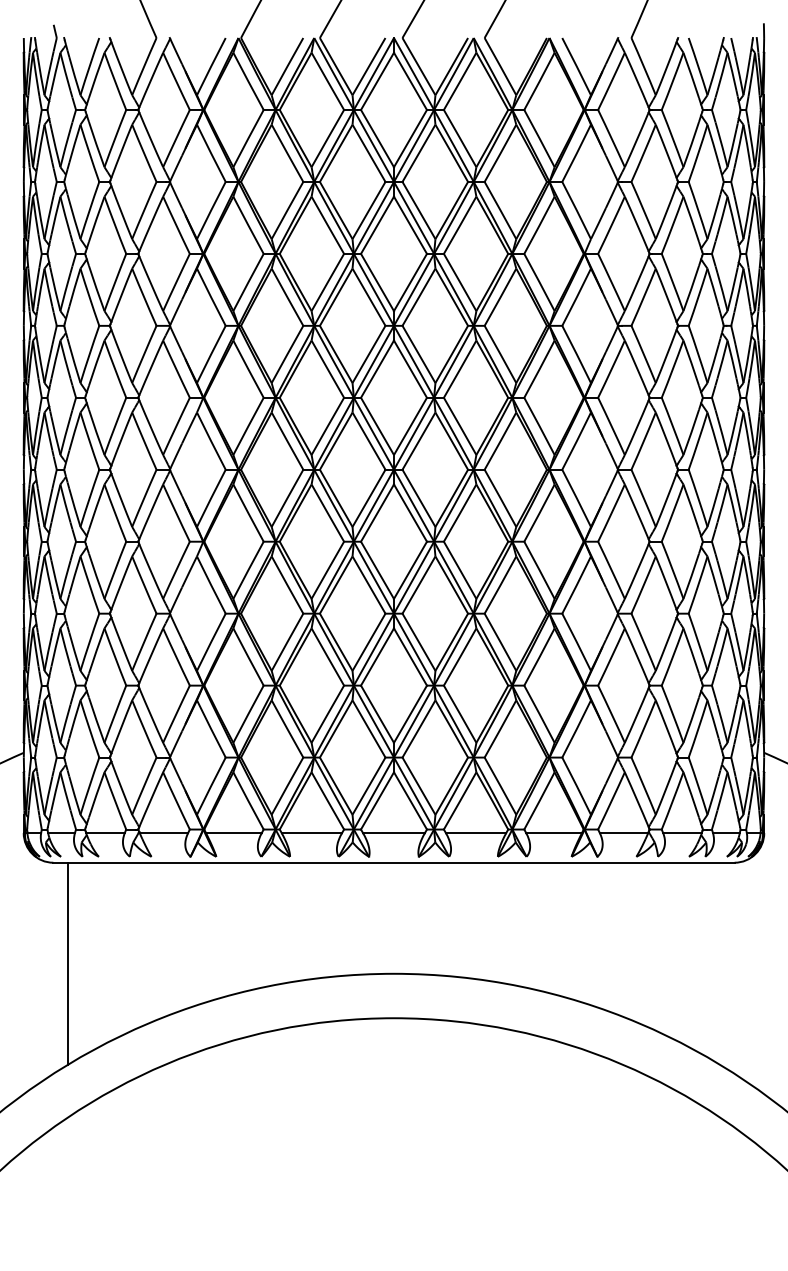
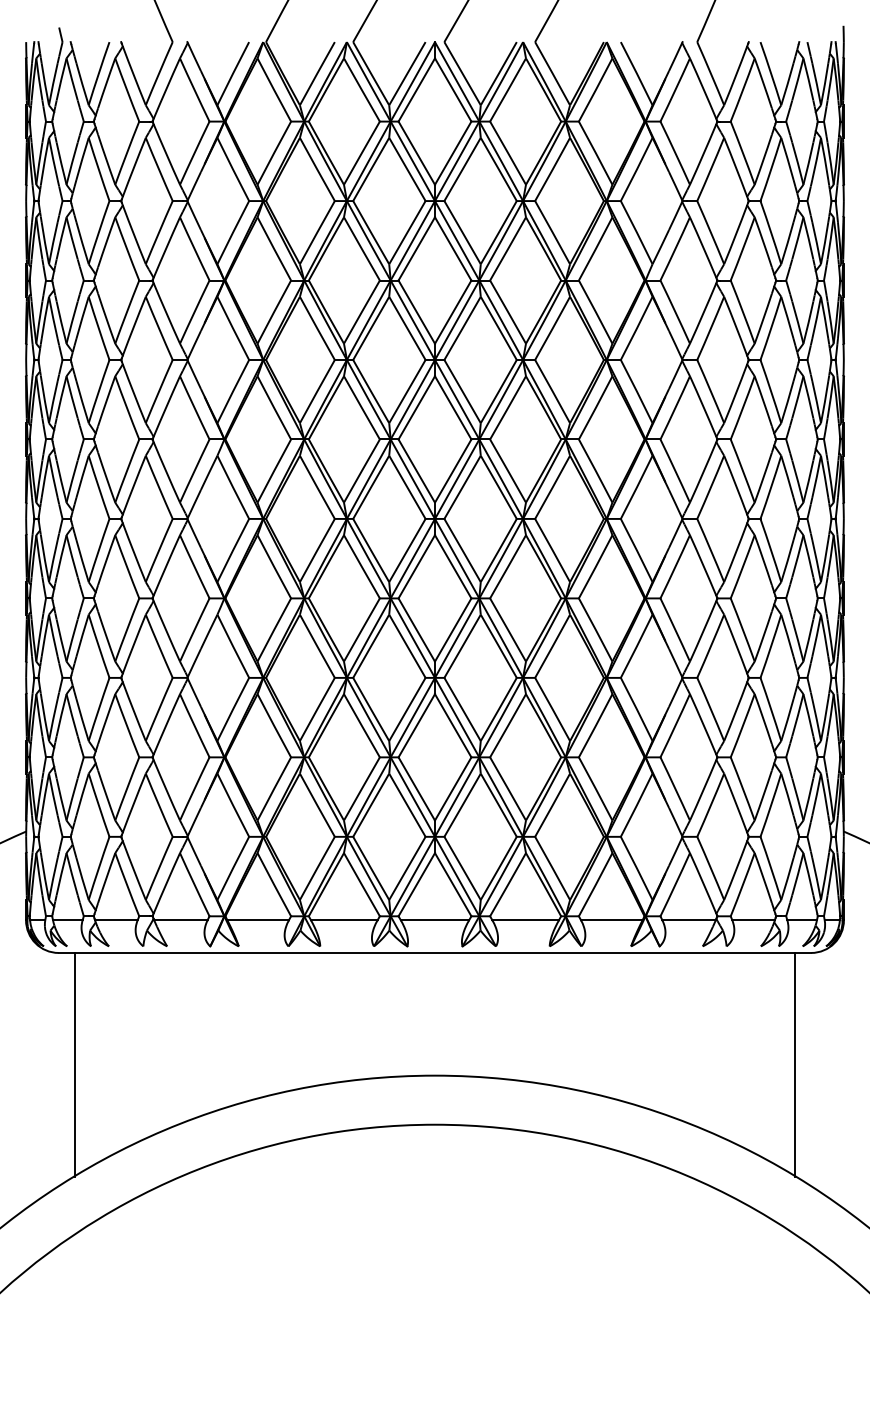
line: (719, 963) -> (794, 1064), added

